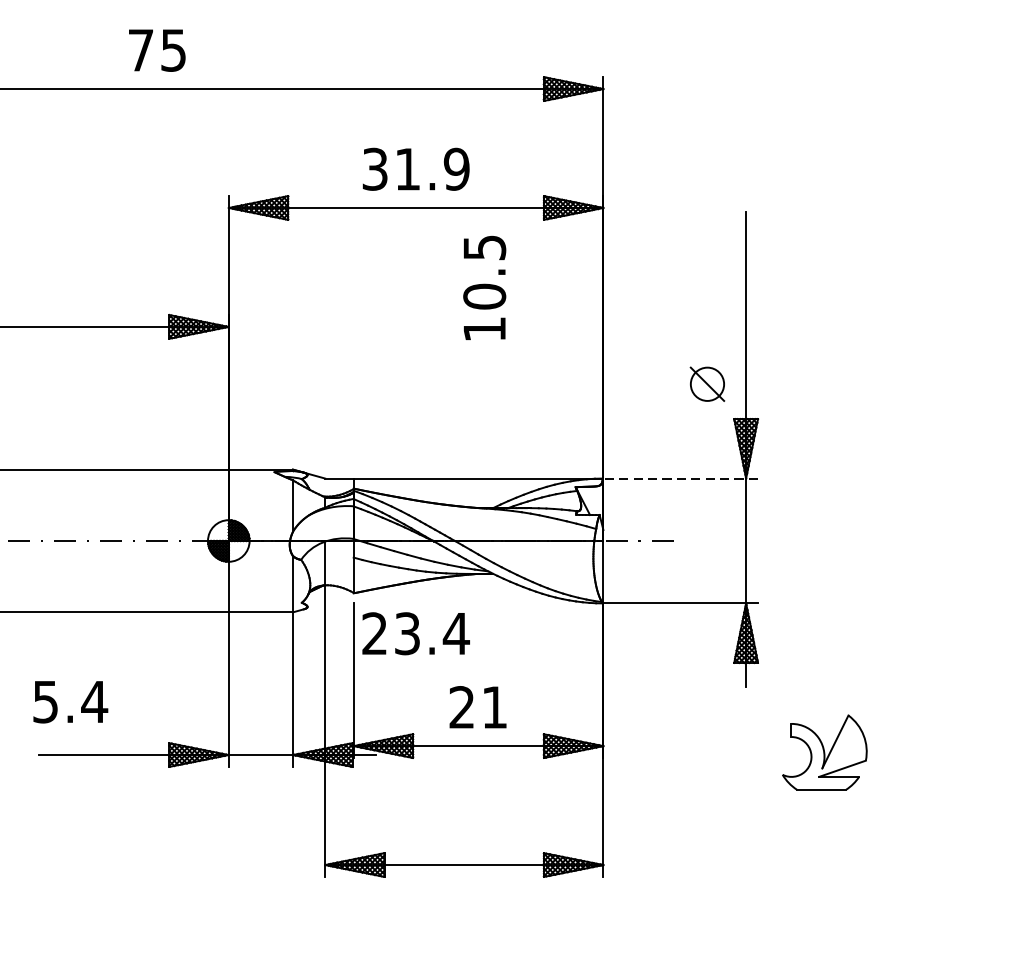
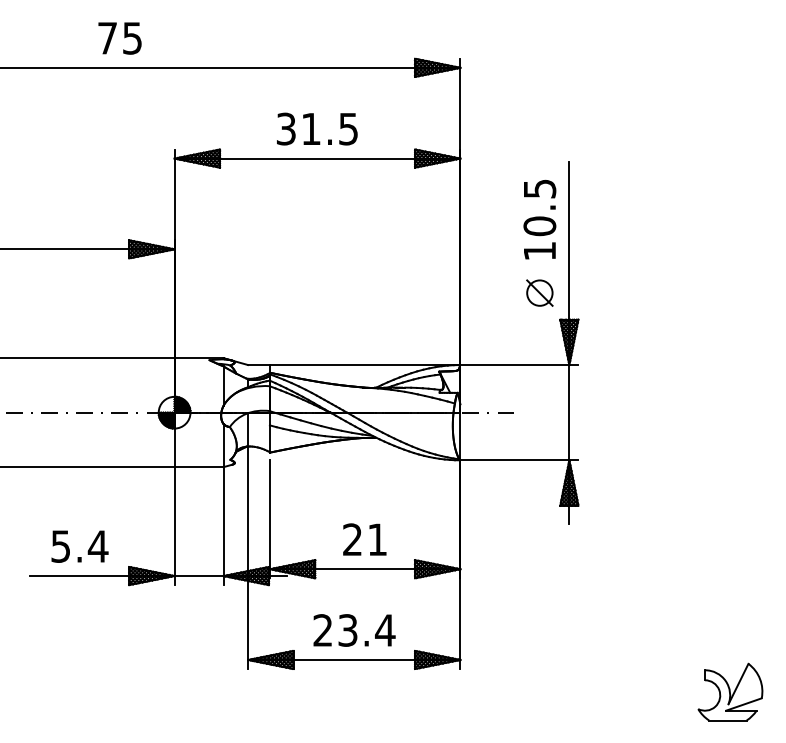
text: (456, 168) -> (348, 128), 31.9 -> 31.5
text: (484, 287) -> (539, 219), moved
line: (680, 479) -> (519, 365), dashed -> solid
text: (416, 633) -> (354, 630), moved
text: (70, 701) -> (79, 546), moved
part: (824, 751) -> (730, 691), moved

